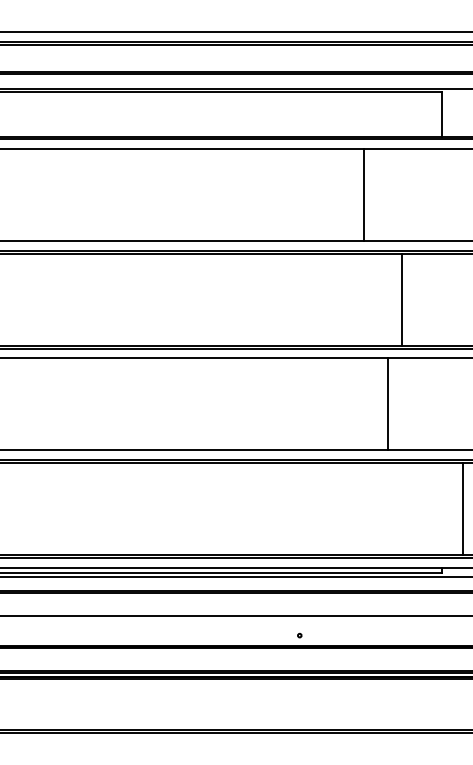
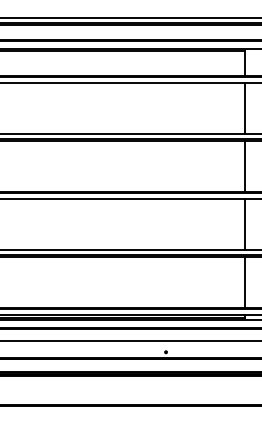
line: (363, 193) -> (244, 107), moved
line: (401, 298) -> (244, 165), moved
line: (387, 403) -> (244, 223), moved
line: (462, 507) -> (244, 281), moved

